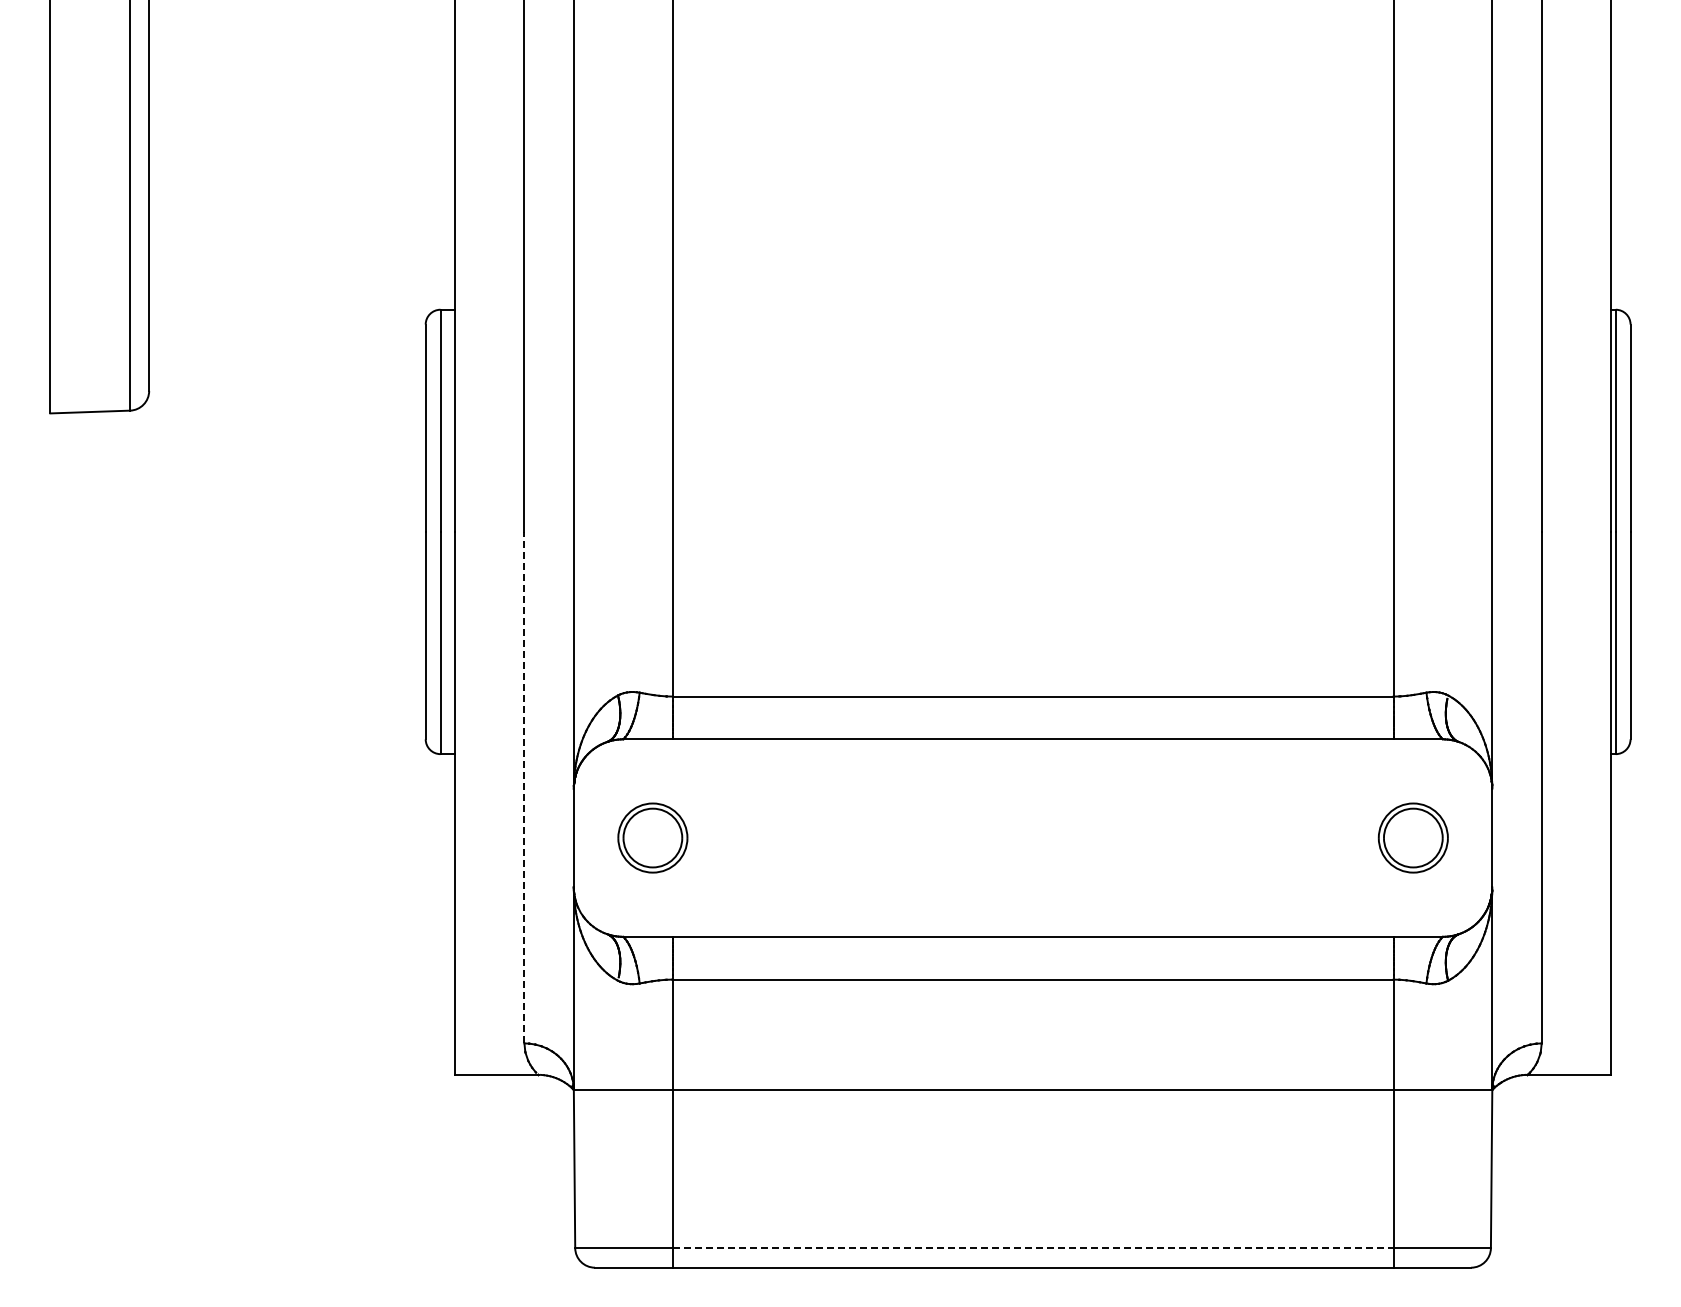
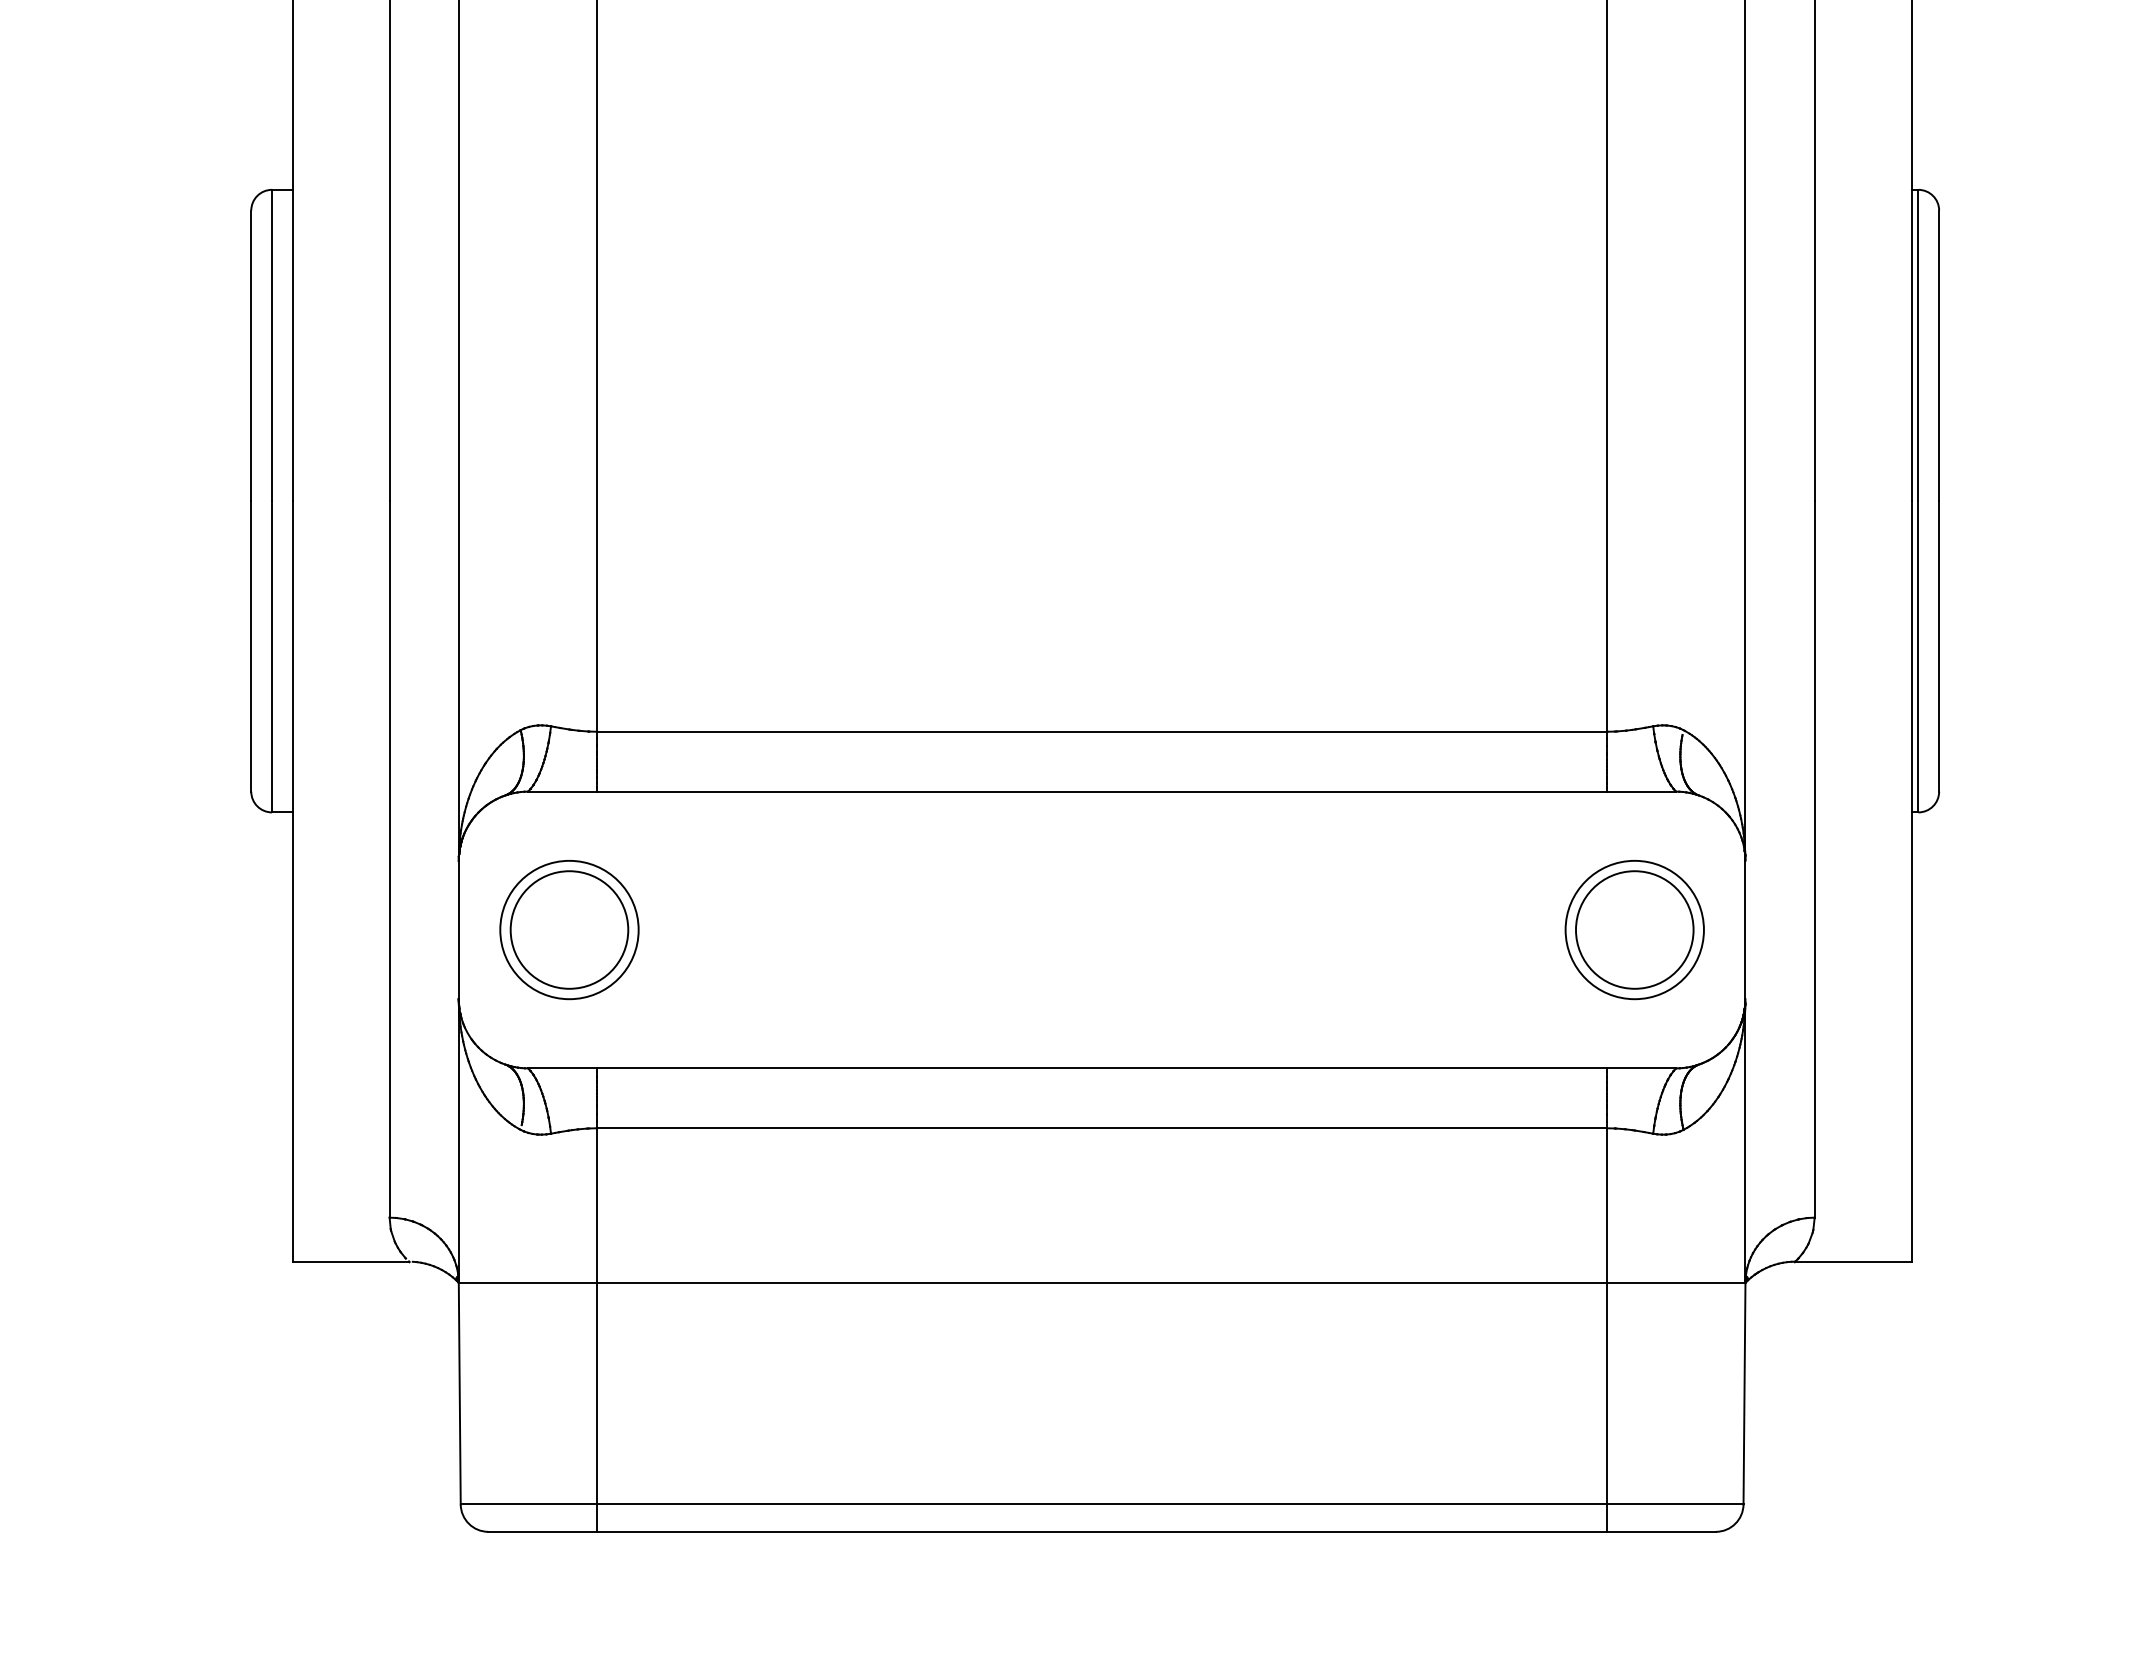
line: (524, 787) -> (389, 859), dashed -> solid
part: (652, 837) -> (568, 929), size x1.43
part: (1413, 837) -> (1635, 929), size x1.43
line: (1033, 1248) -> (1102, 1504), dashed -> solid

